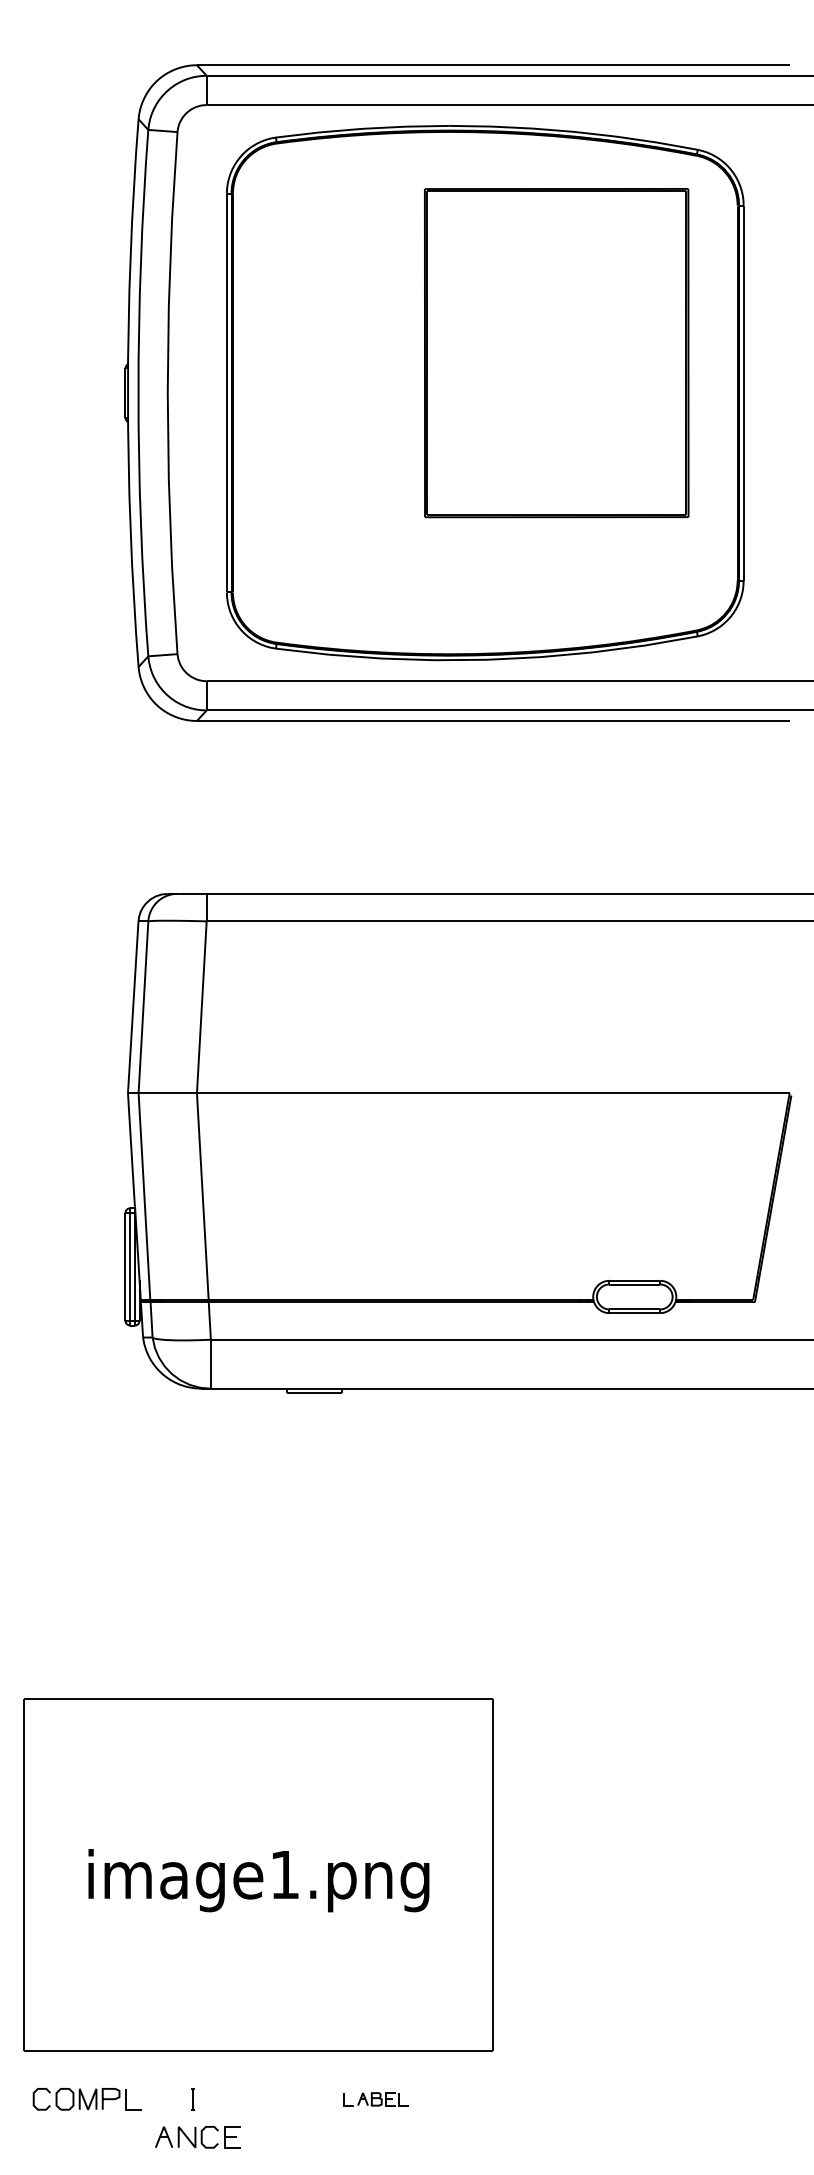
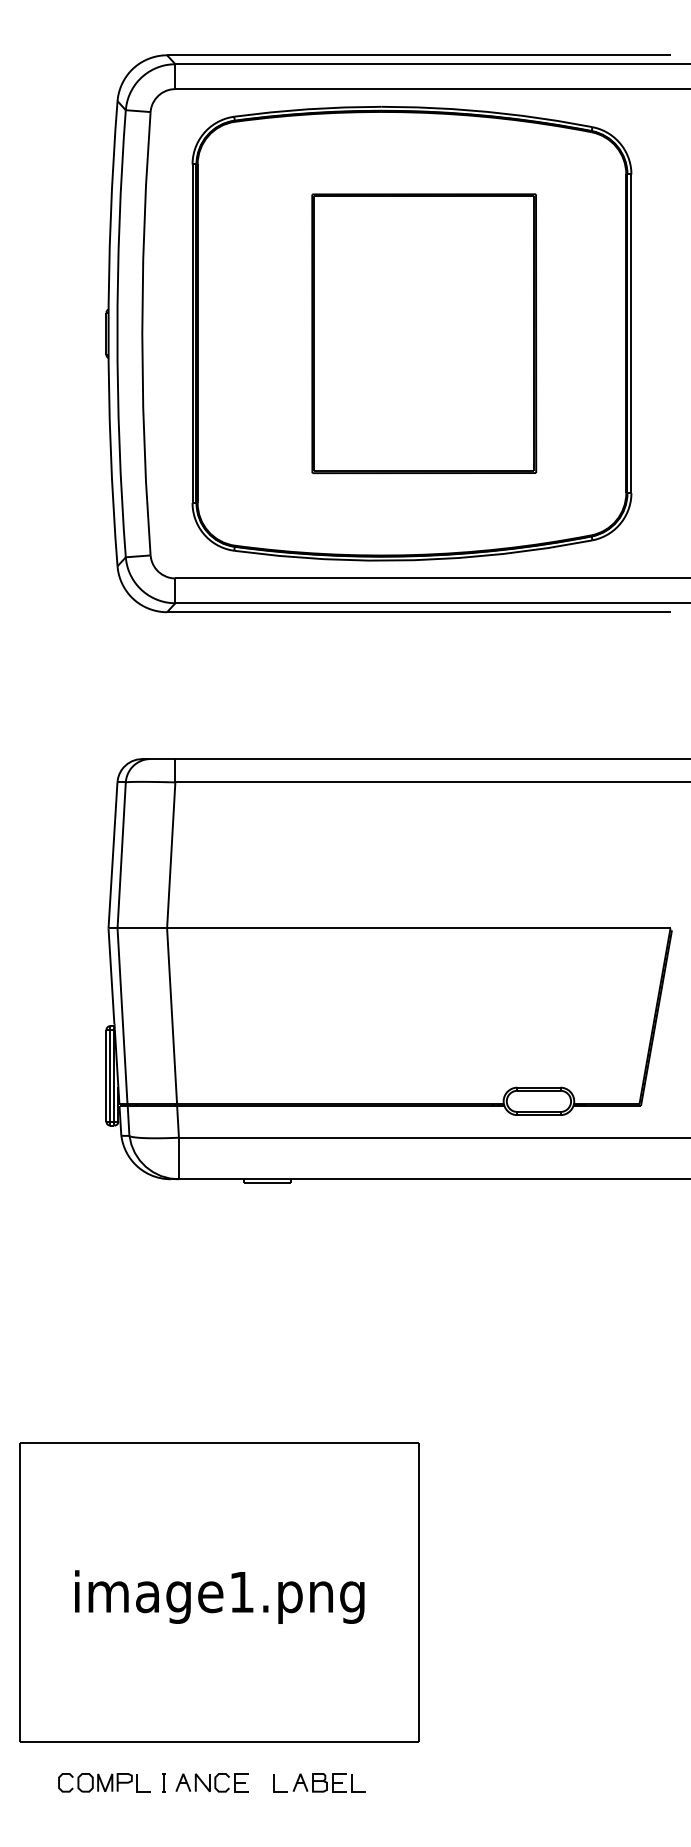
part: (556, 353) -> (424, 334), moved
part: (86, 2099) -> (103, 1782), moved
part: (376, 2099) -> (319, 1782), size x1.67
part: (197, 2137) -> (211, 1782), moved

